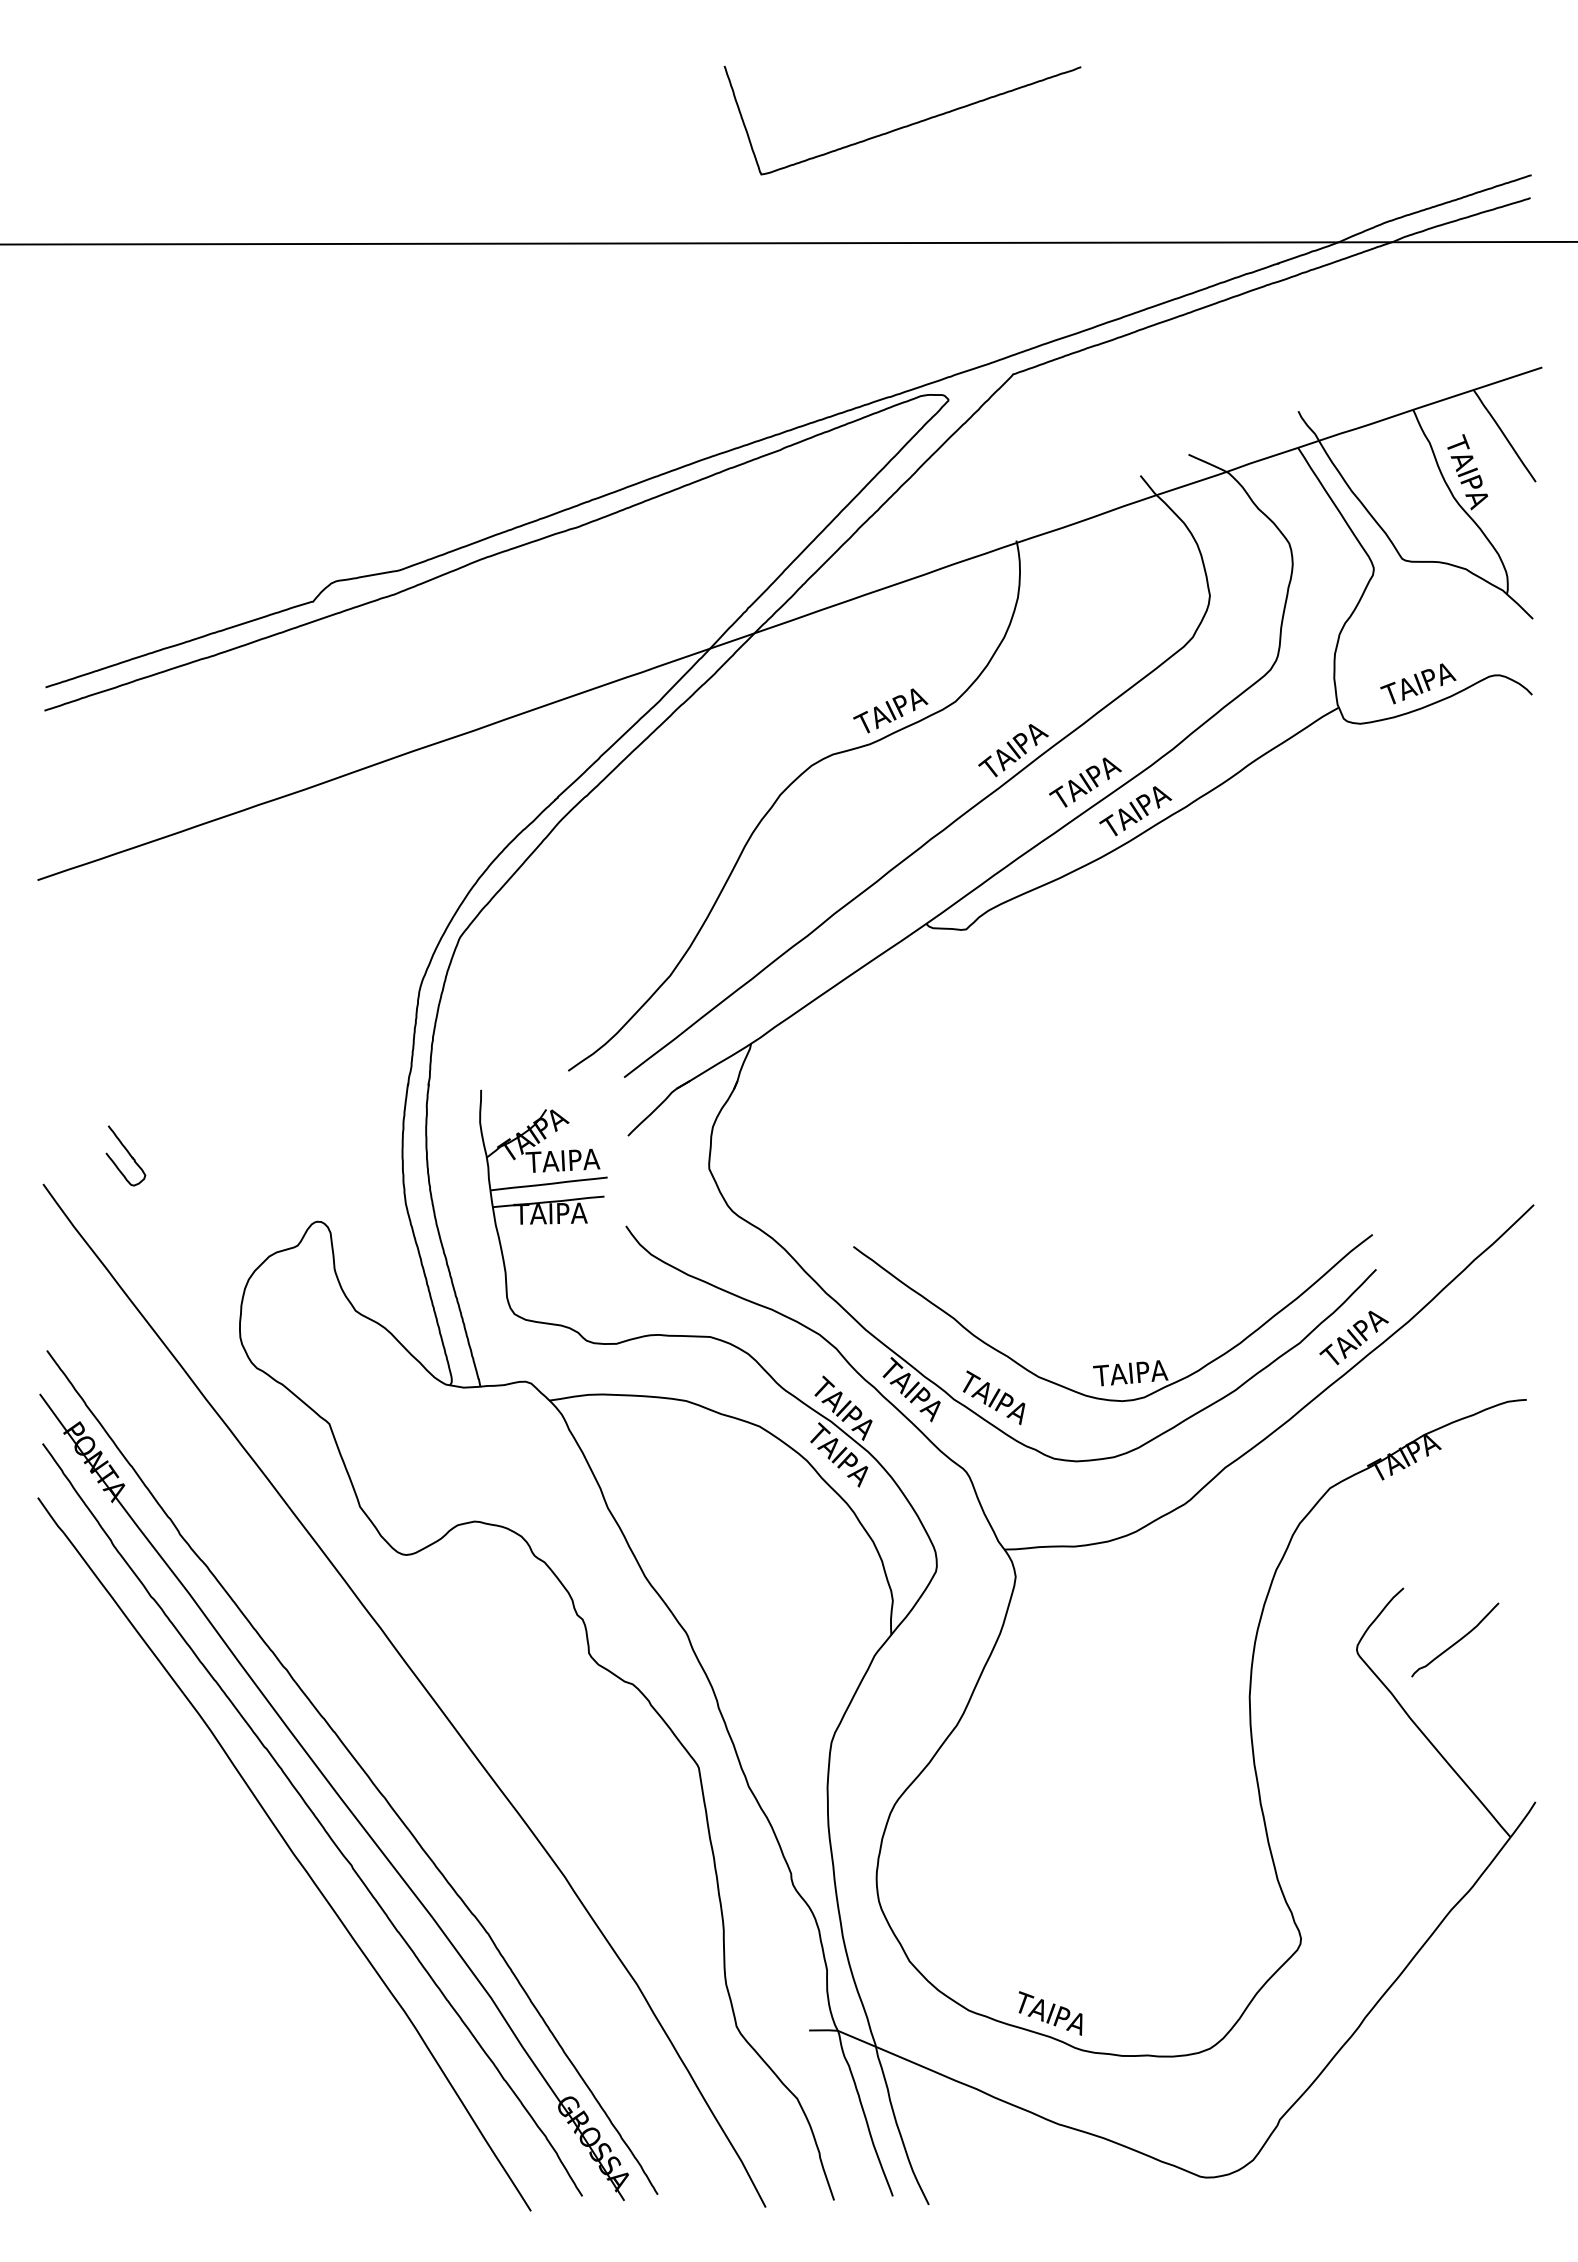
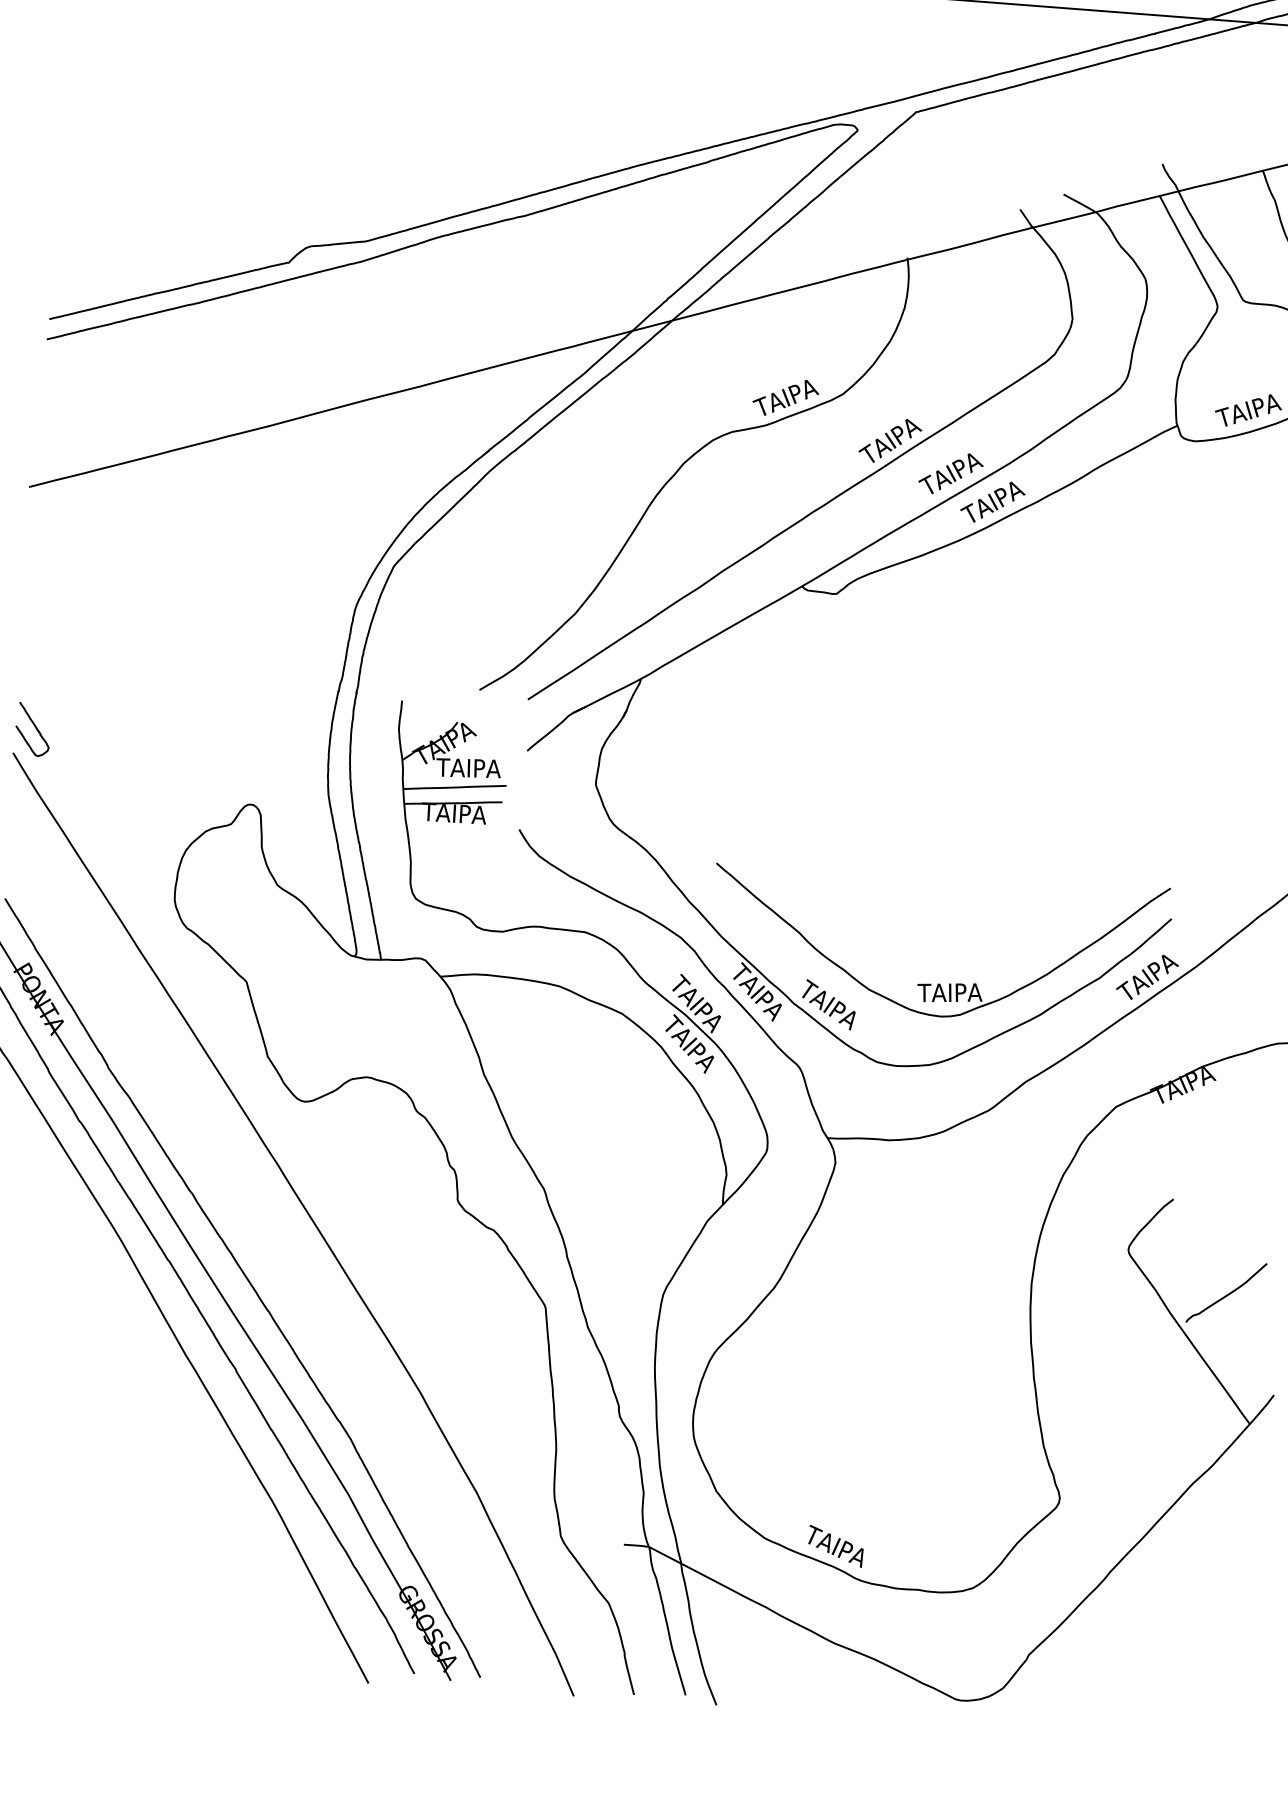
curve: (128, 1154) -> (35, 728), moved
curve: (1457, 1640) -> (1228, 1293), moved

